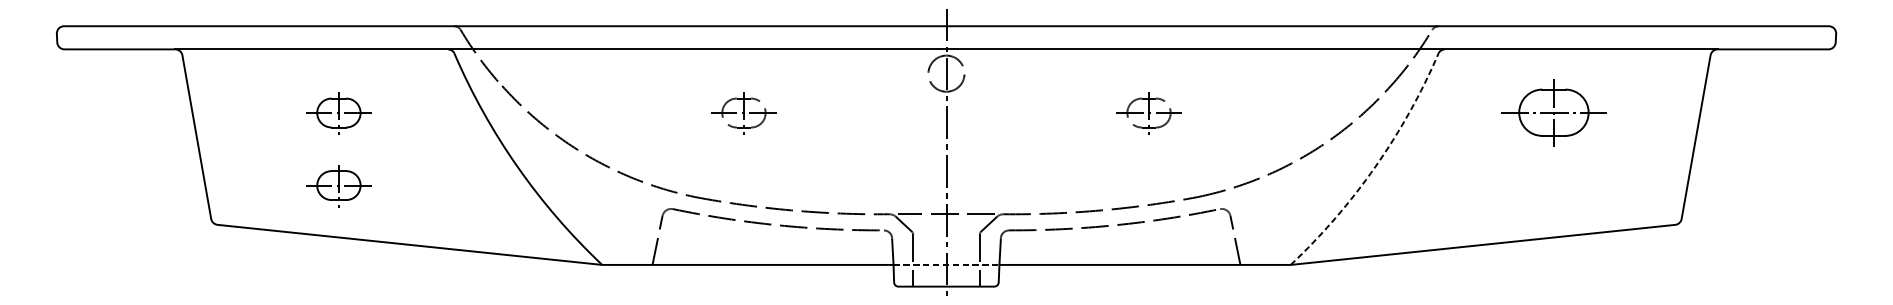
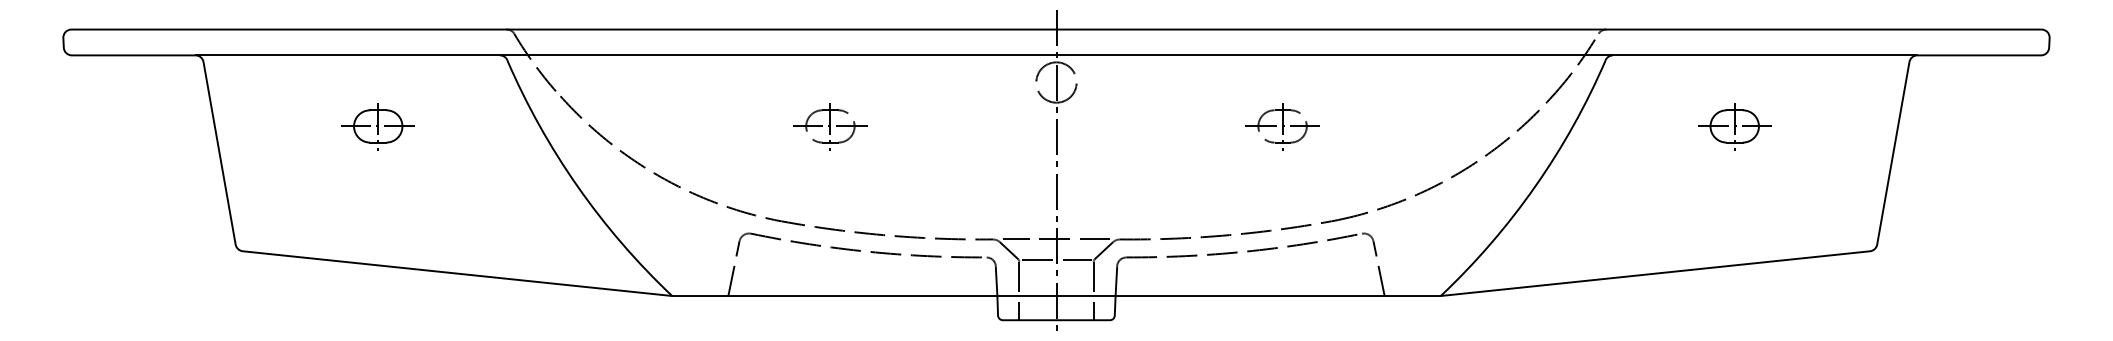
part: (1553, 113) -> (1734, 126), size x0.62
arc: (1375, 166) -> (1535, 186), dashed -> solid
part: (338, 185) -> (377, 207), removed
line: (946, 233) -> (1056, 260), added
line: (947, 265) -> (1057, 296), dashed -> solid

